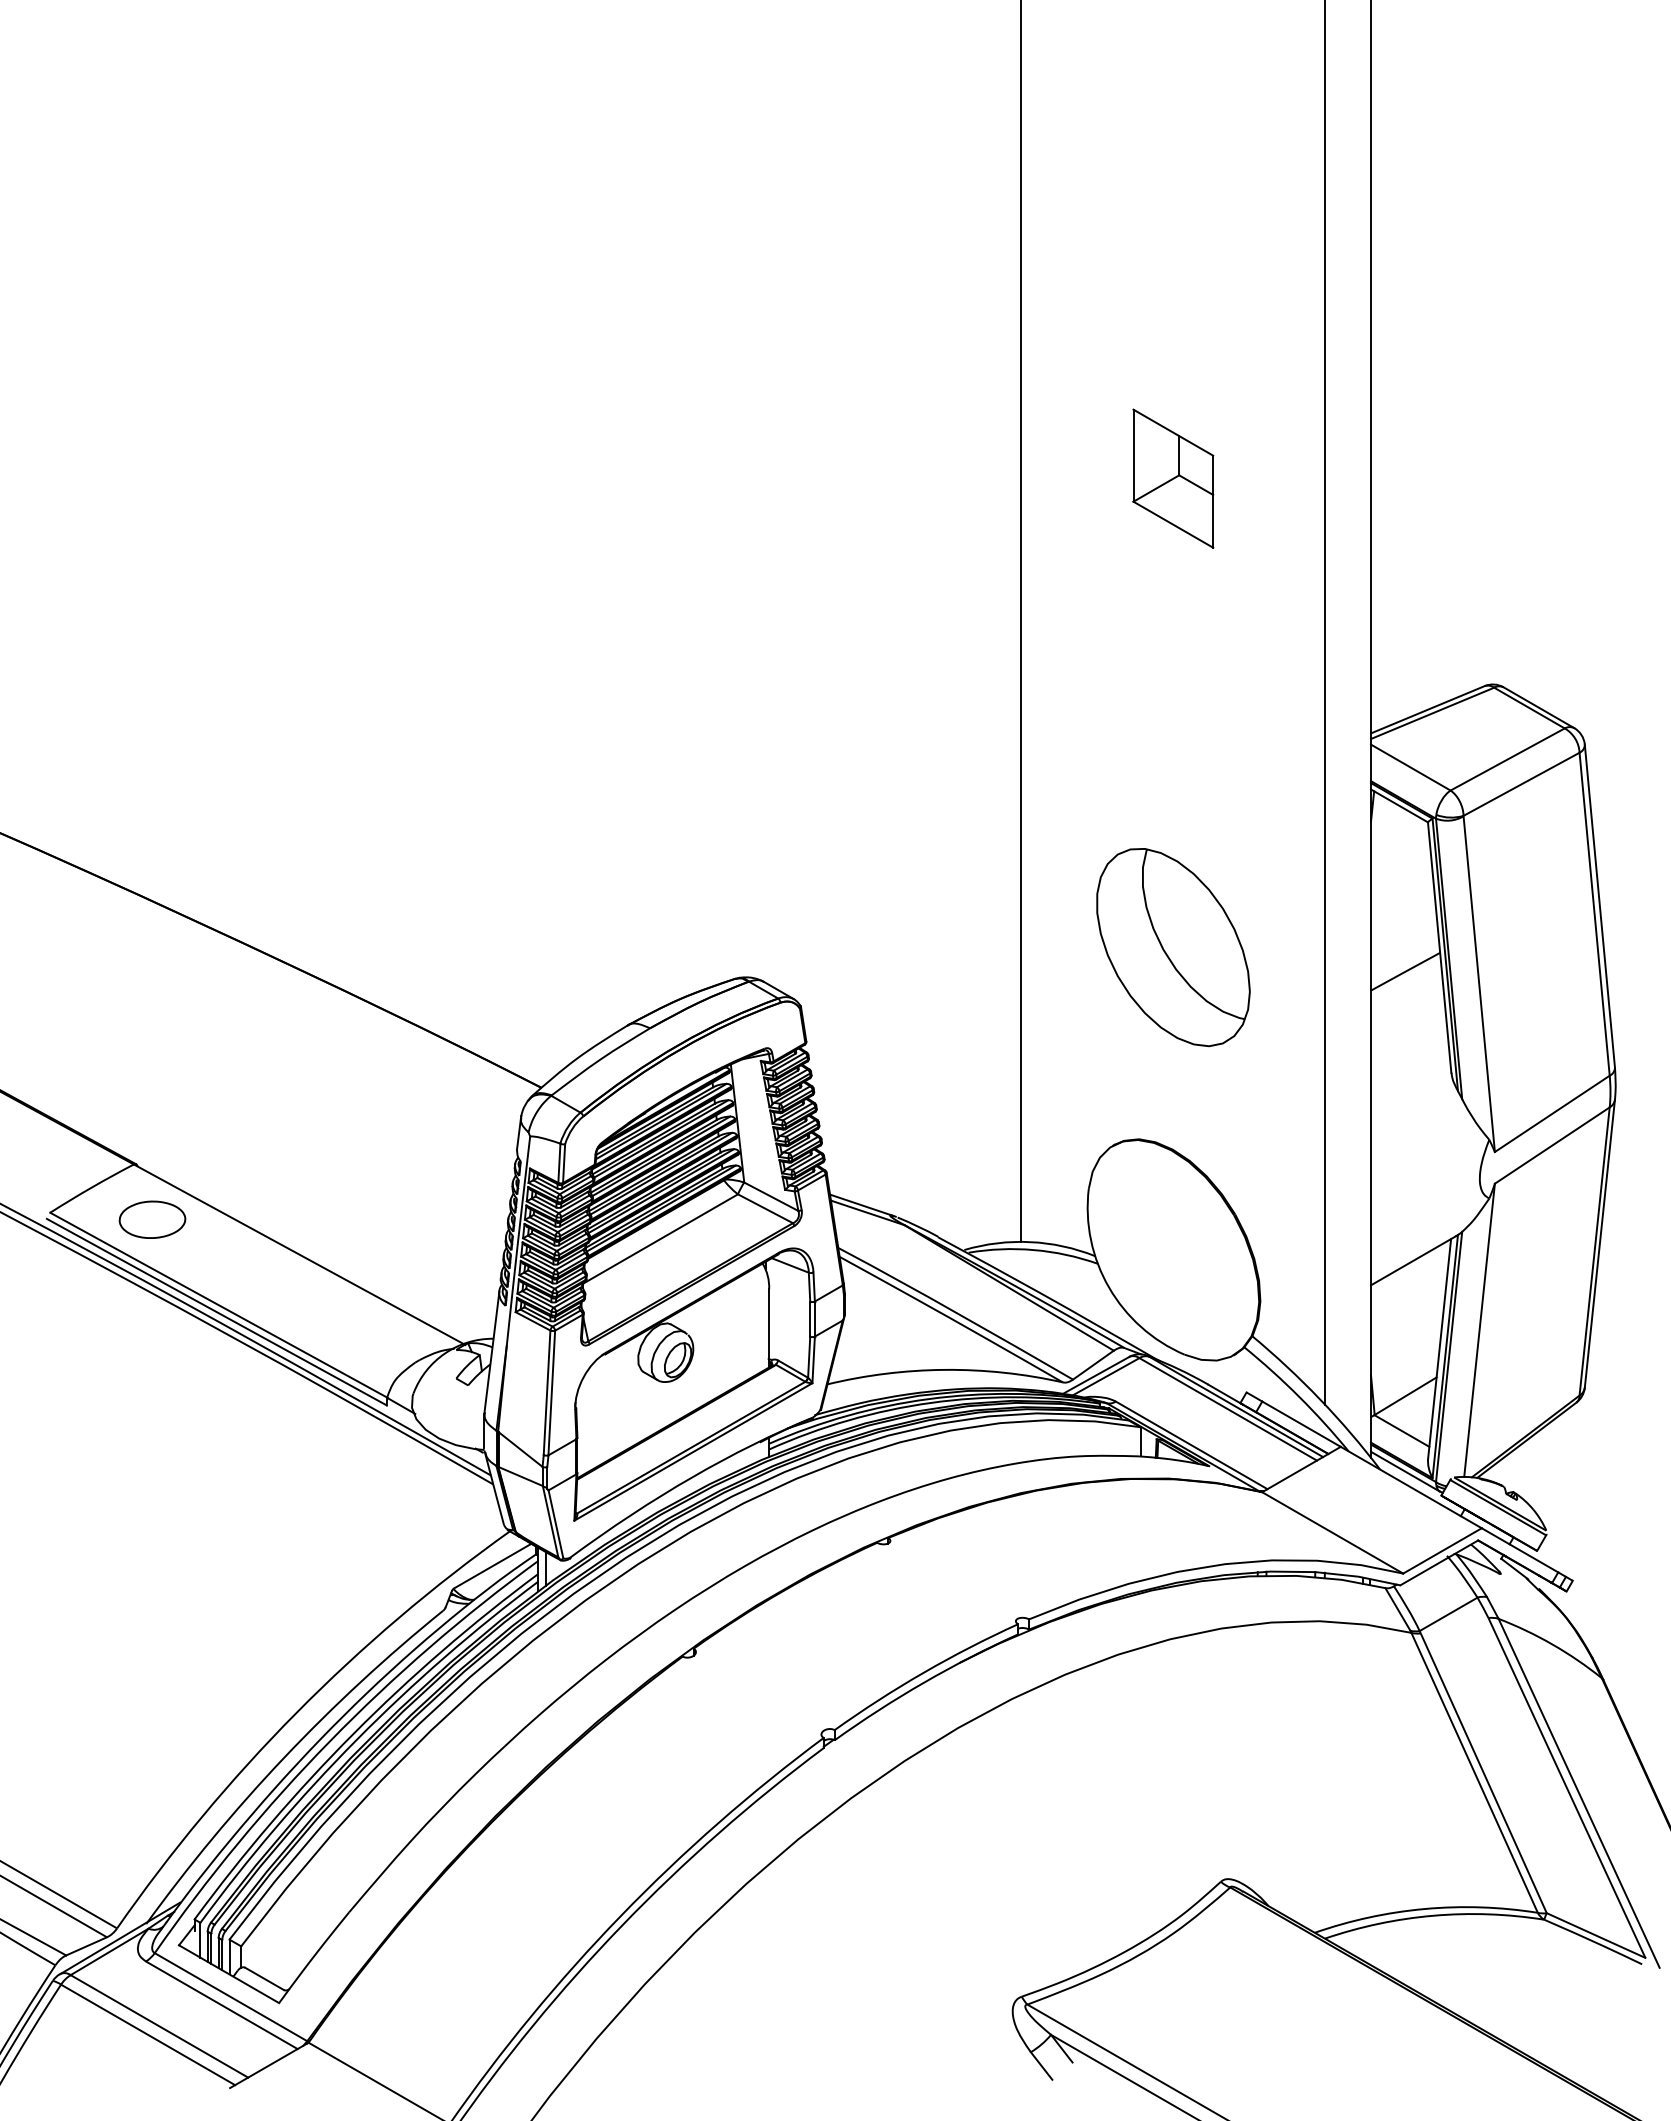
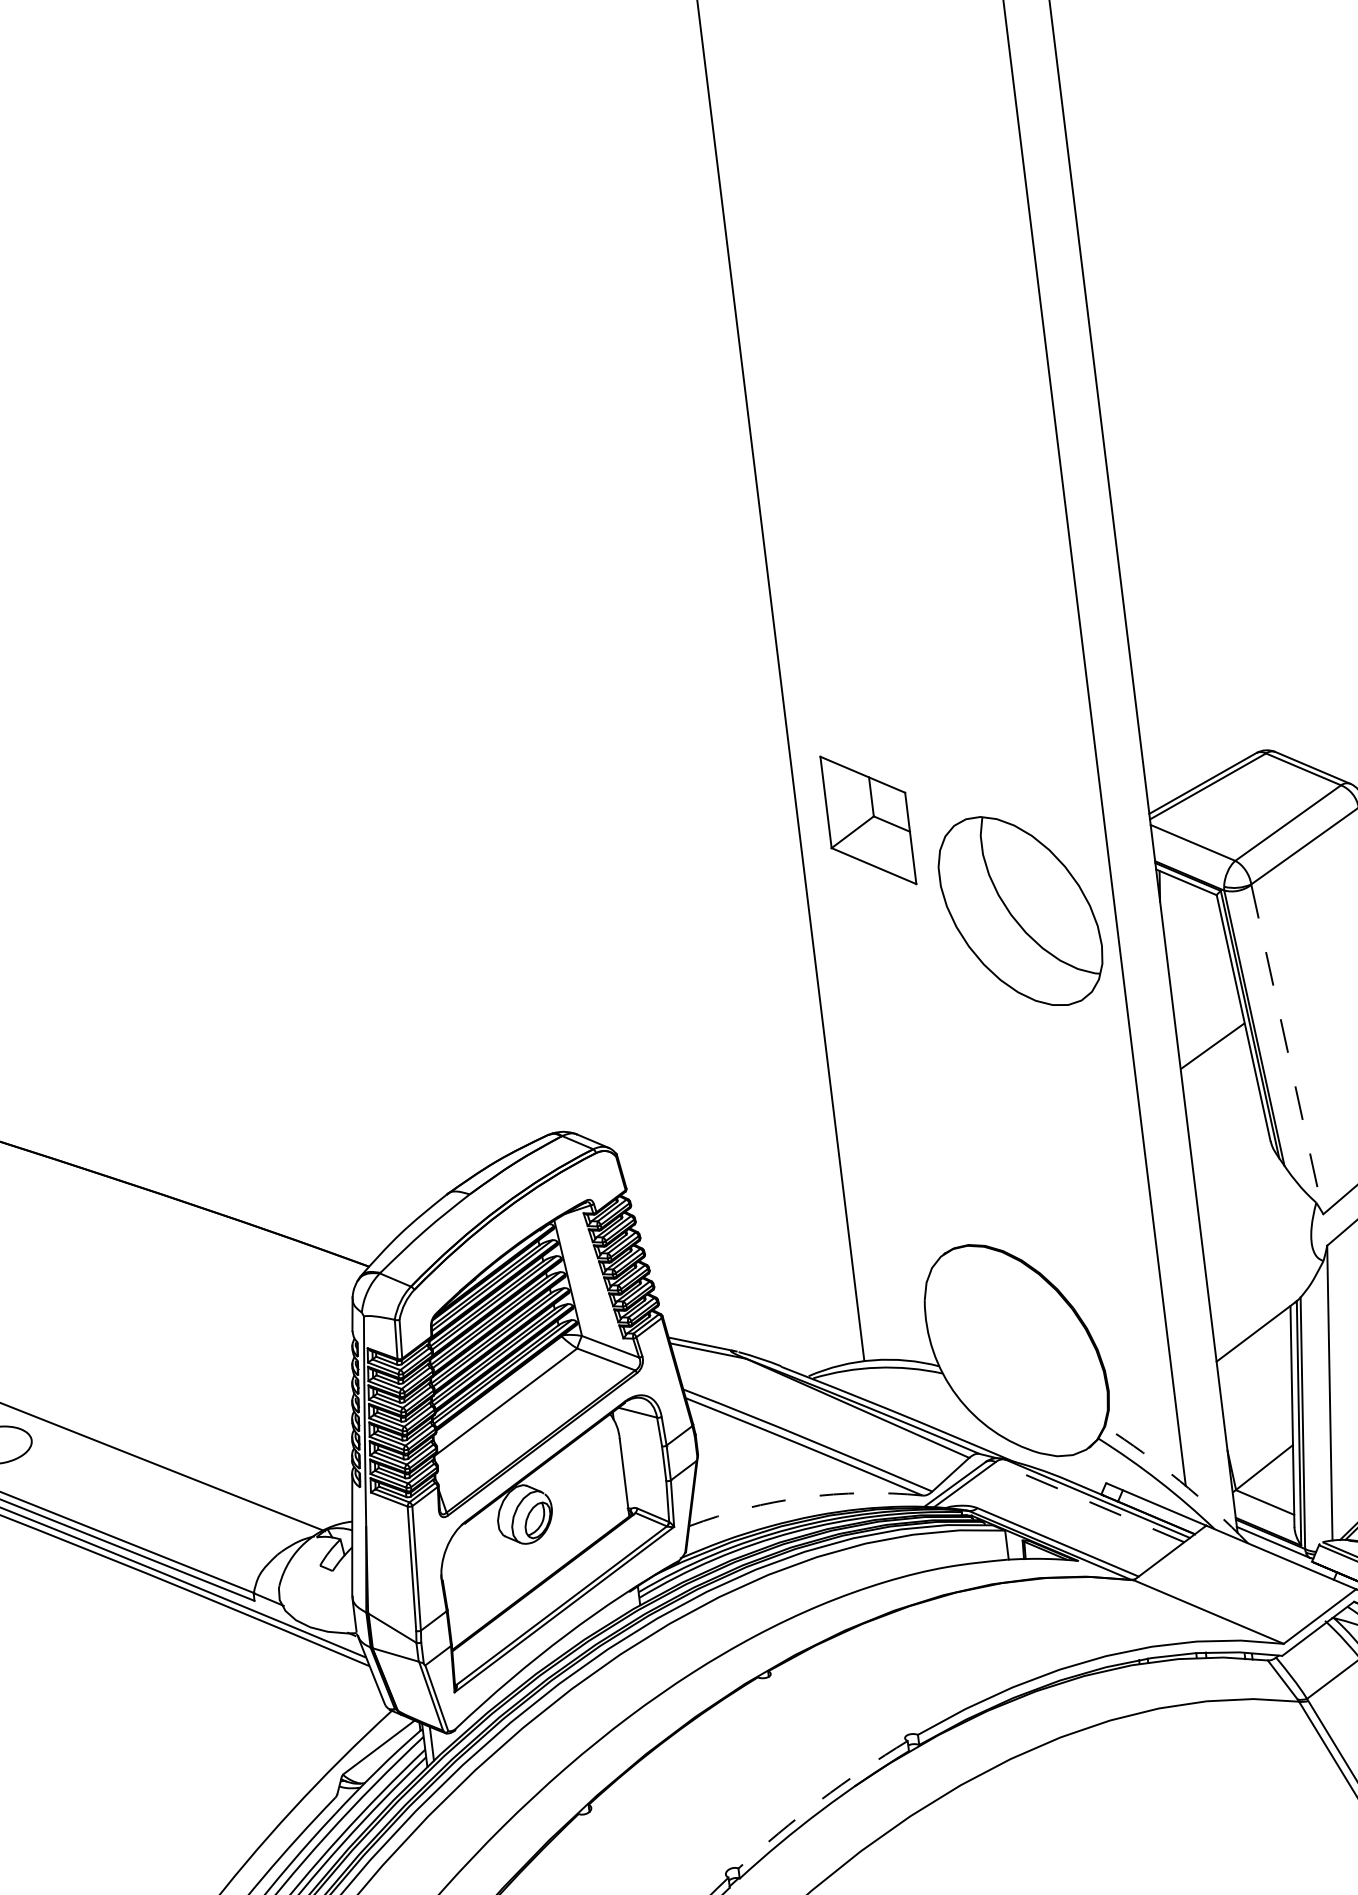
part: (1173, 478) -> (868, 820), moved
part: (1173, 947) -> (1020, 911), moved
line: (1479, 984) -> (1287, 1049), solid -> dashed
arc: (945, 1369) -> (804, 1497), solid -> dashed
arc: (1320, 1399) -> (1180, 1481), solid -> dashed
line: (1227, 1409) -> (1089, 1502), solid -> dashed
arc: (923, 1672) -> (819, 1800), solid -> dashed

